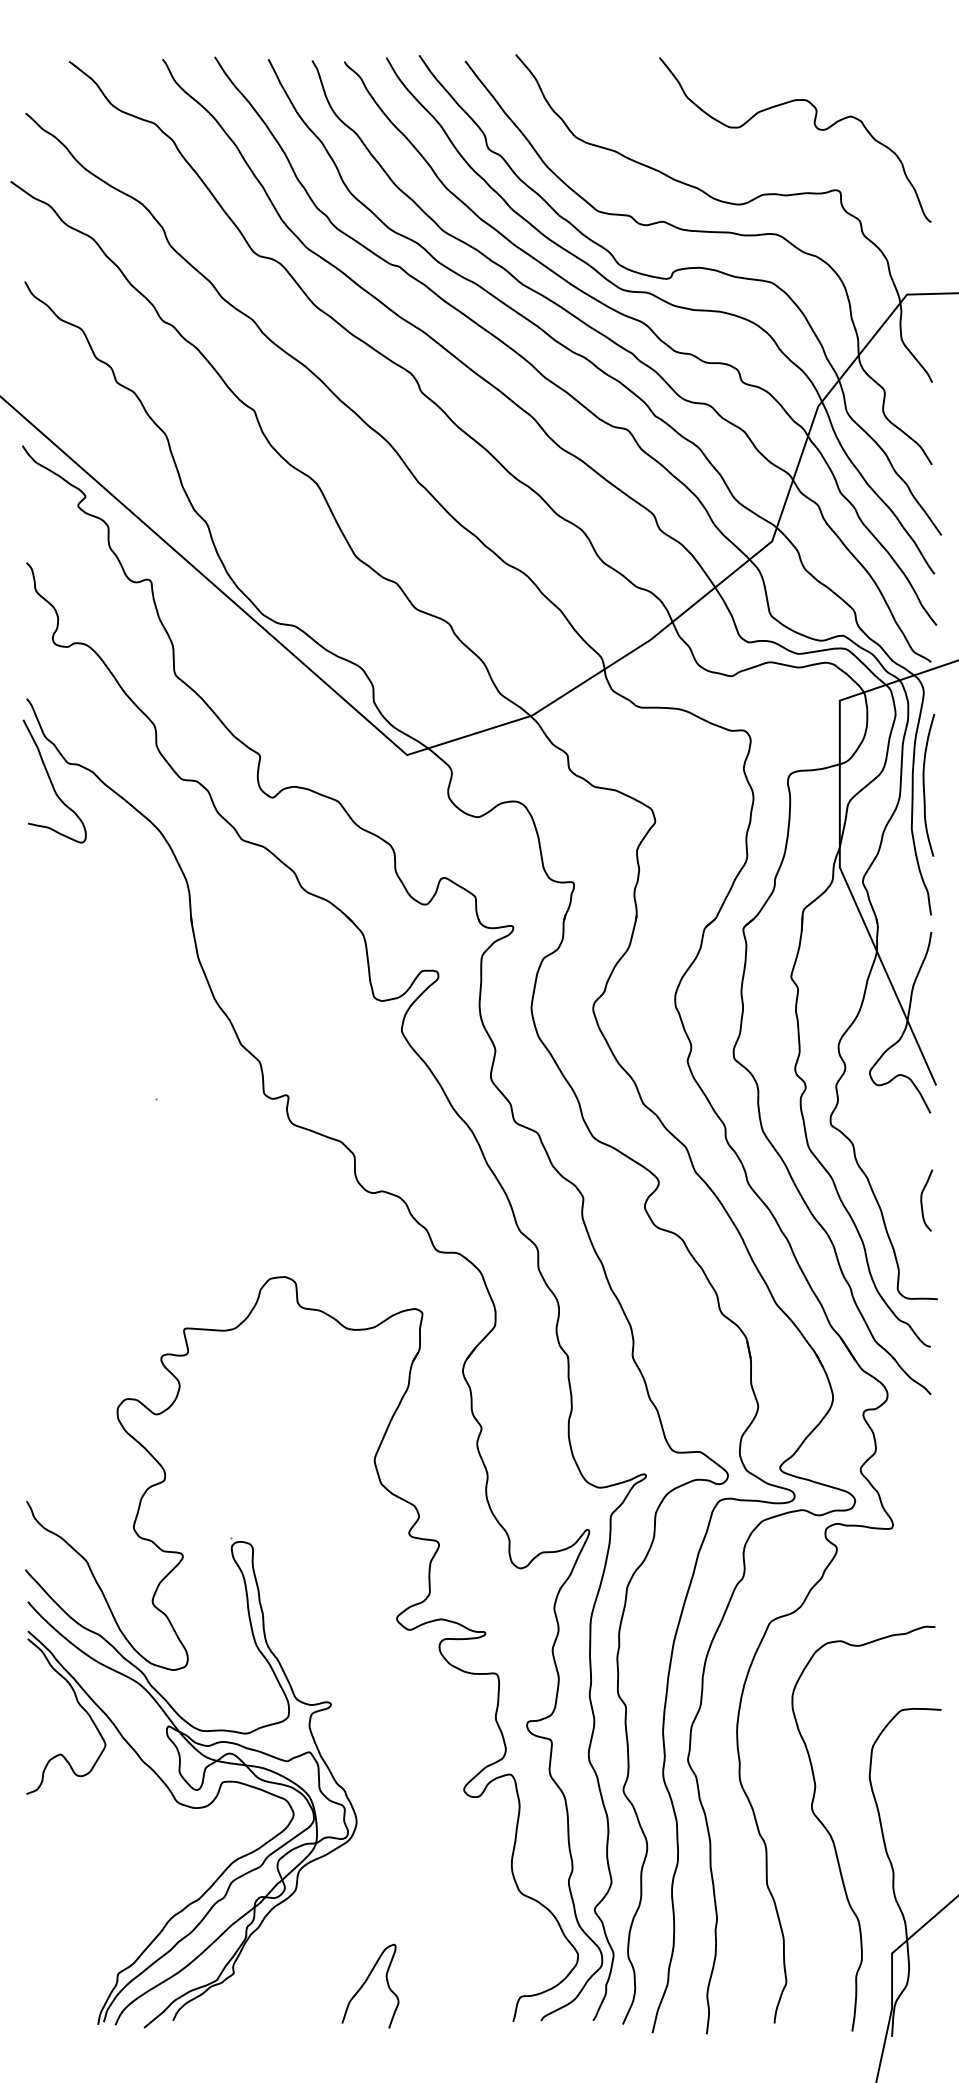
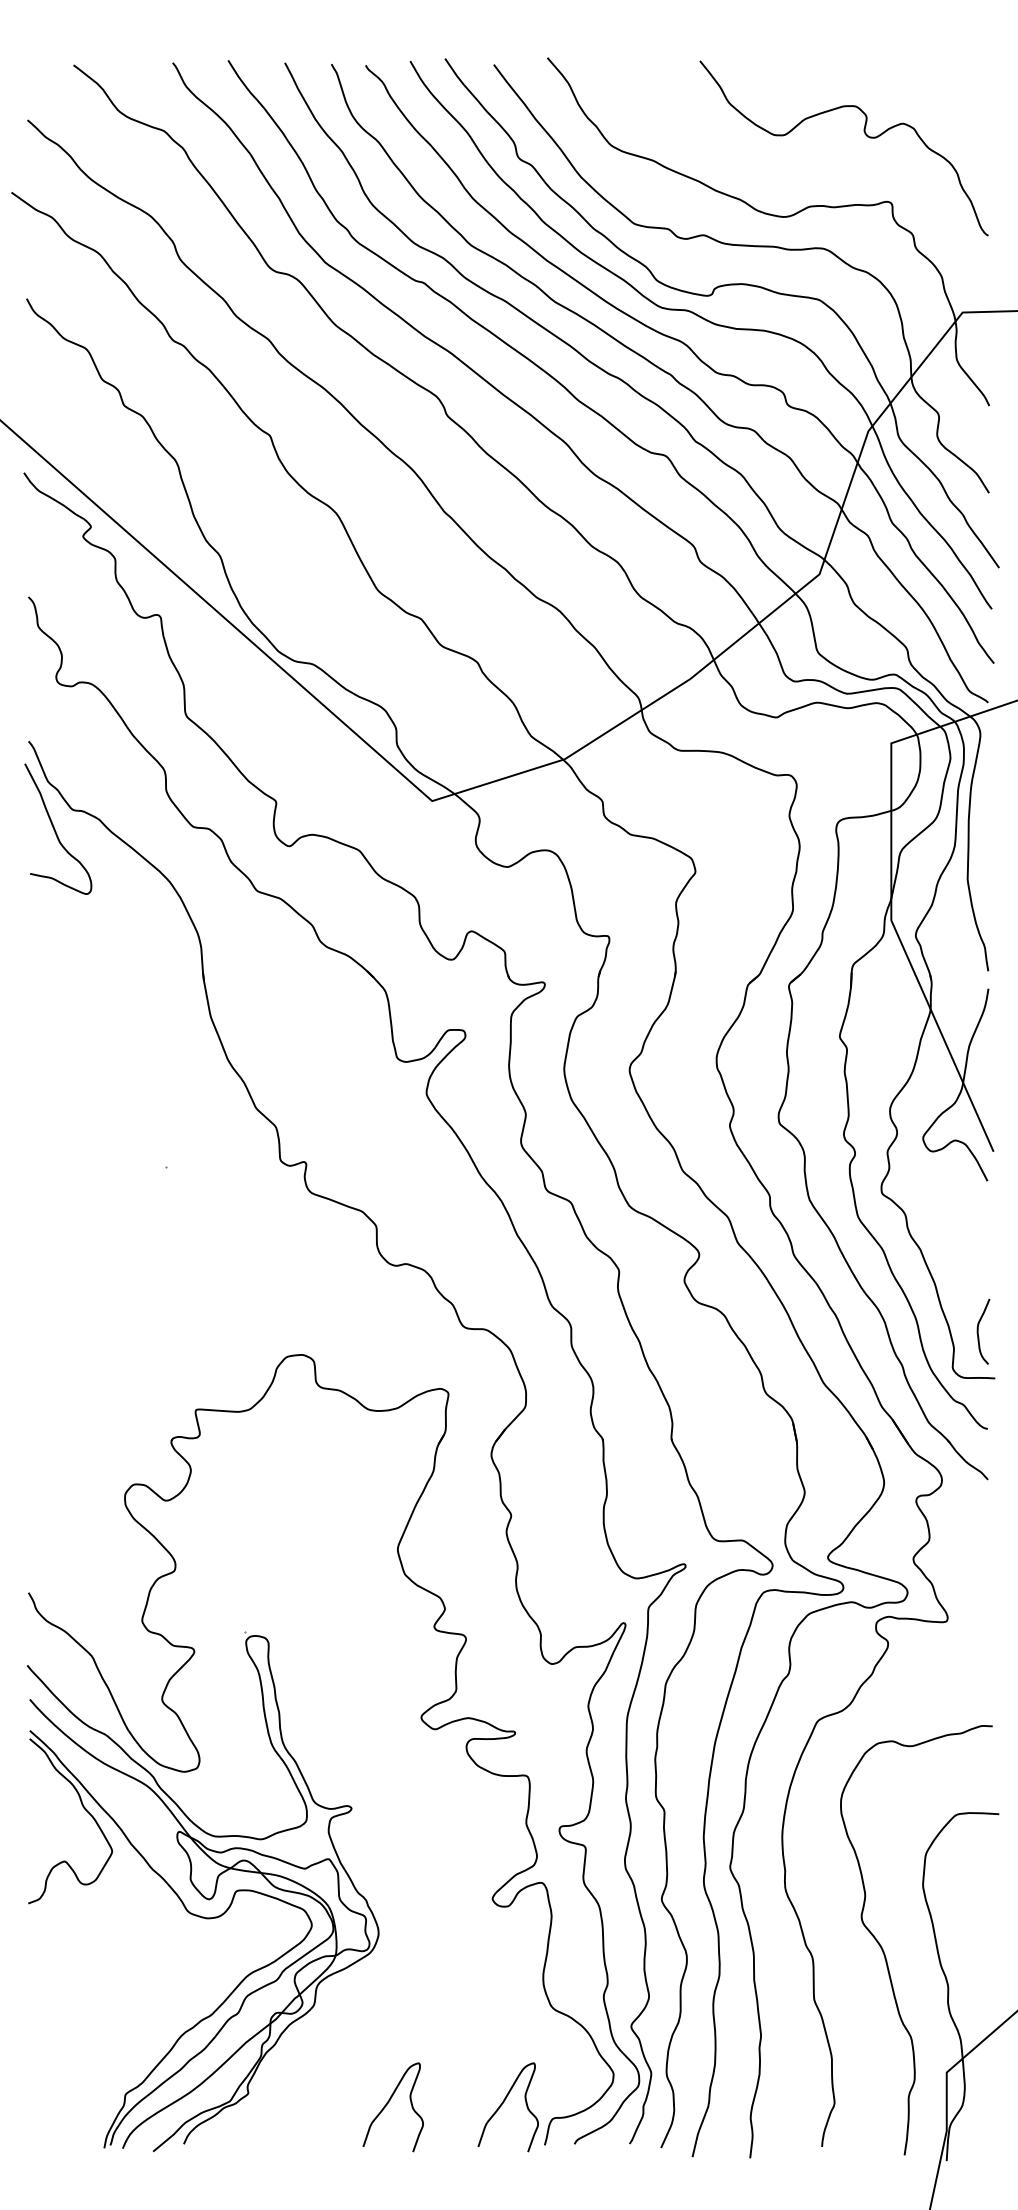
curve: (924, 784) -> (981, 832), removed
curve: (922, 1200) -> (978, 1331), moved
curve: (474, 1982) -> (503, 2103), added

